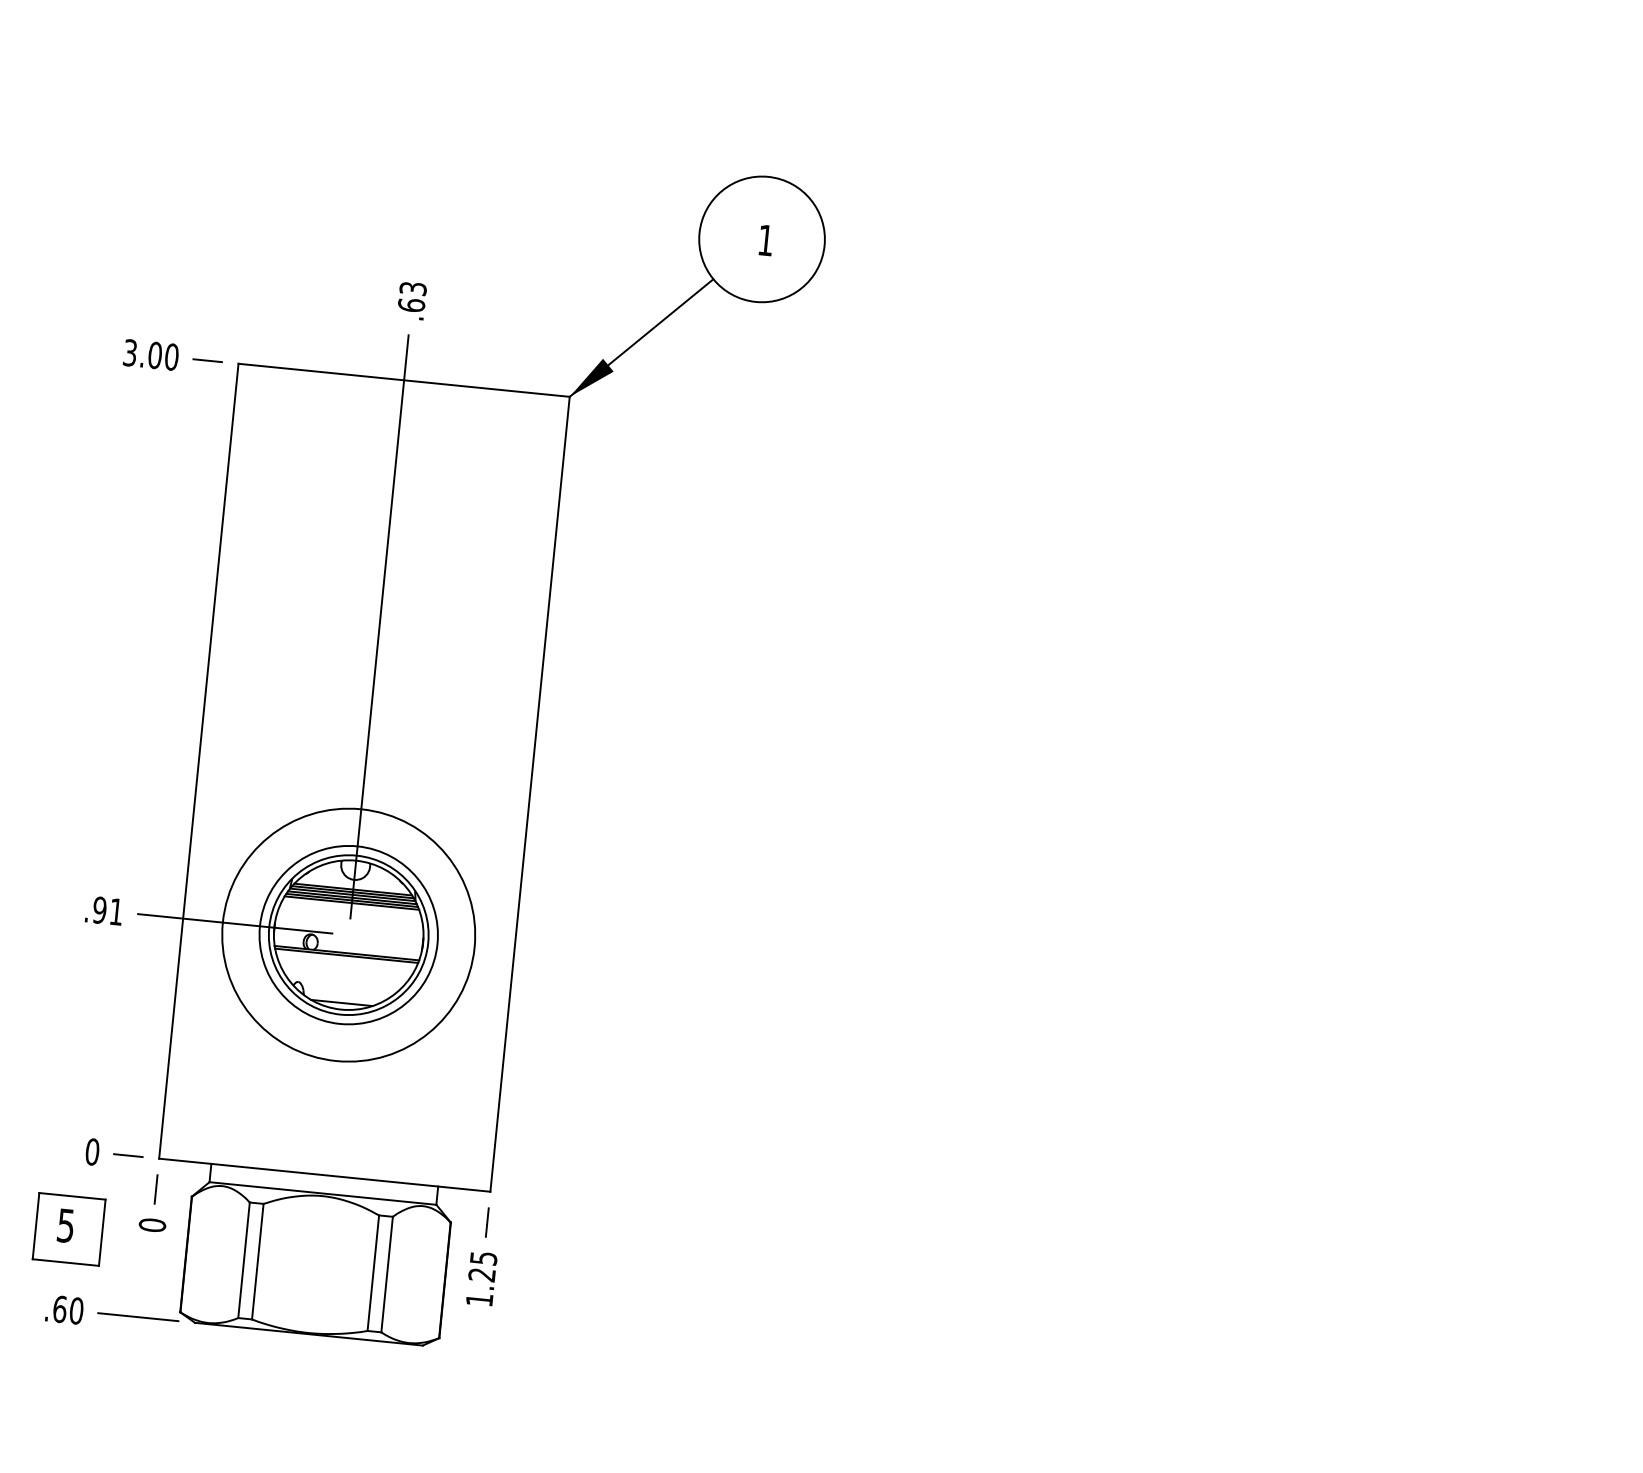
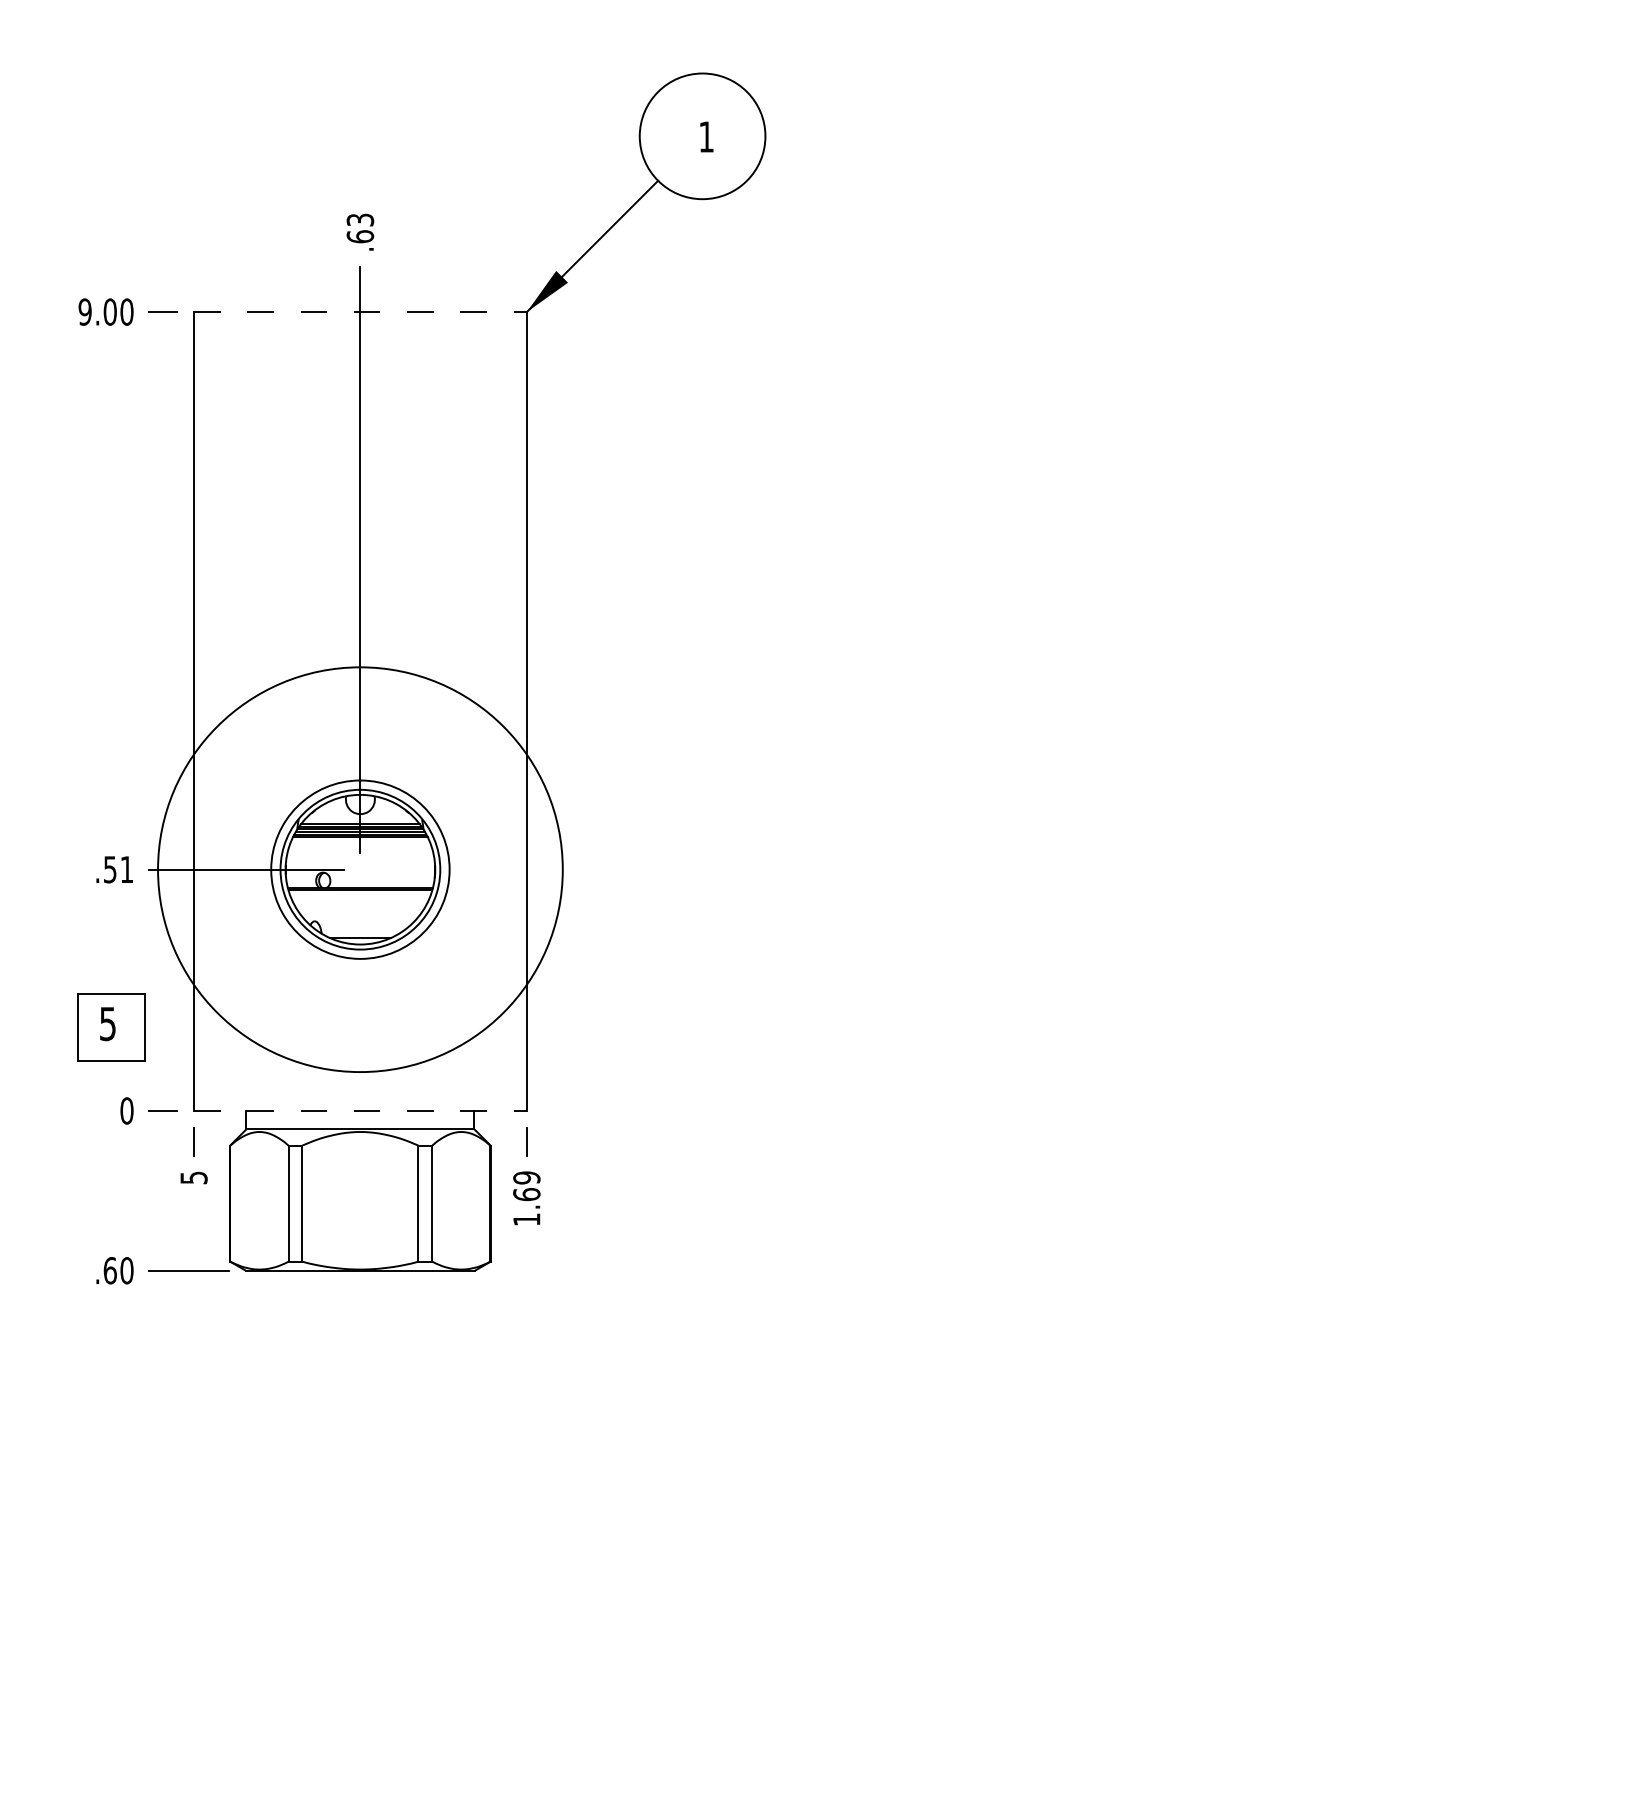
text: (129, 352) -> (84, 311), 3.00 -> 9.00
line: (404, 380) -> (360, 312), solid -> dashed
text: (99, 910) -> (109, 869), .91 -> .51
circle: (347, 934) -> (359, 869), size x1.6
line: (324, 1174) -> (360, 1110), solid -> dashed
text: (152, 1224) -> (193, 1177), 0 -> 5
part: (69, 1229) -> (111, 1027), moved
text: (482, 1266) -> (526, 1186), 1.25 -> 1.69

